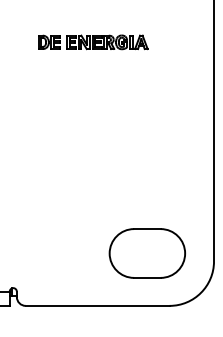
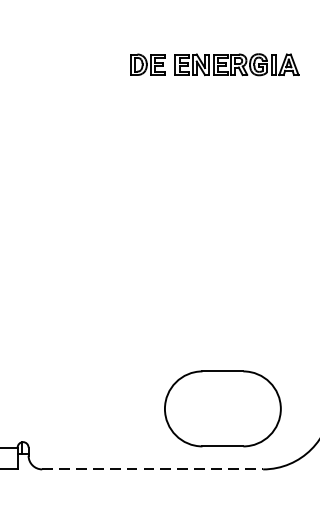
part: (93, 42) -> (215, 64), moved
part: (146, 253) -> (221, 408), moved
line: (97, 305) -> (152, 468), solid -> dashed

